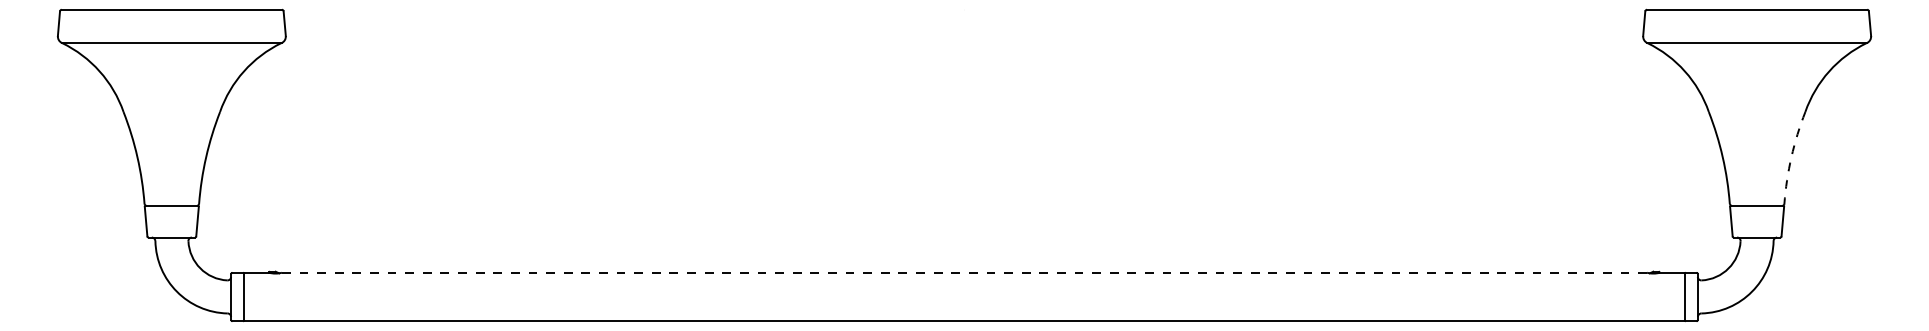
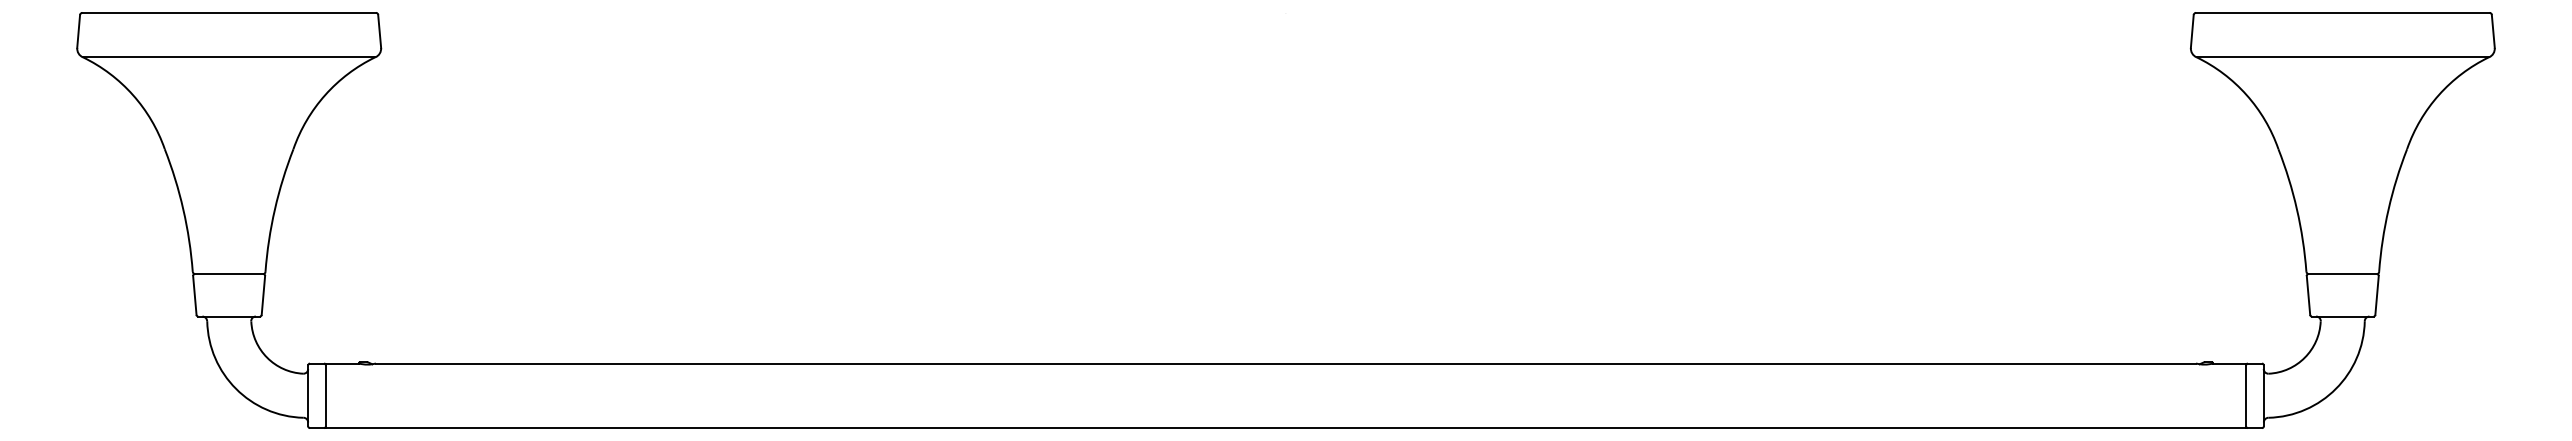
arc: (1791, 157) -> (2388, 209), dashed -> solid
line: (964, 272) -> (1286, 363), dashed -> solid

